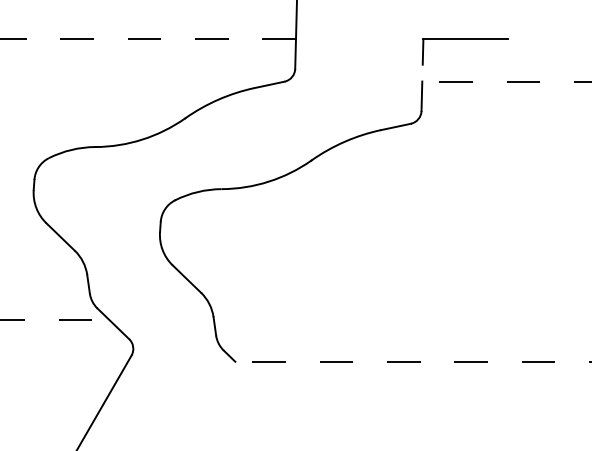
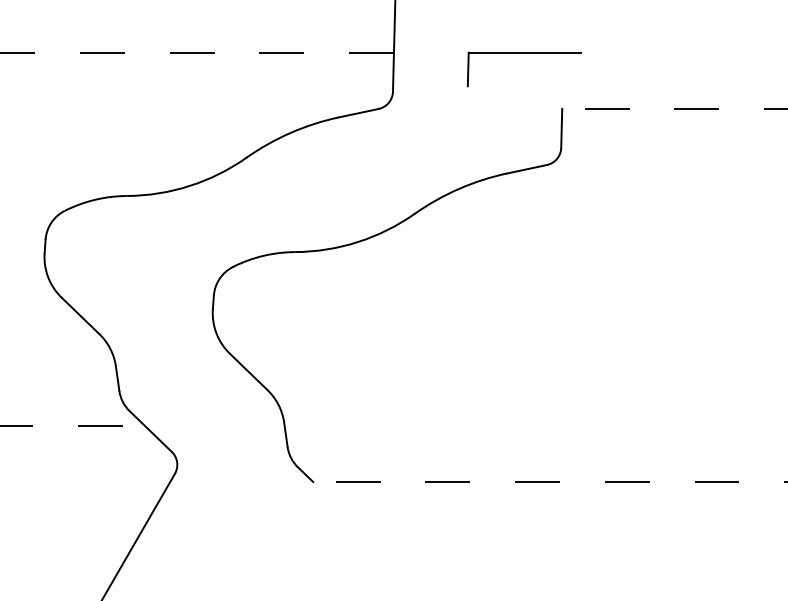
part: (464, 40) -> (523, 53), moved

